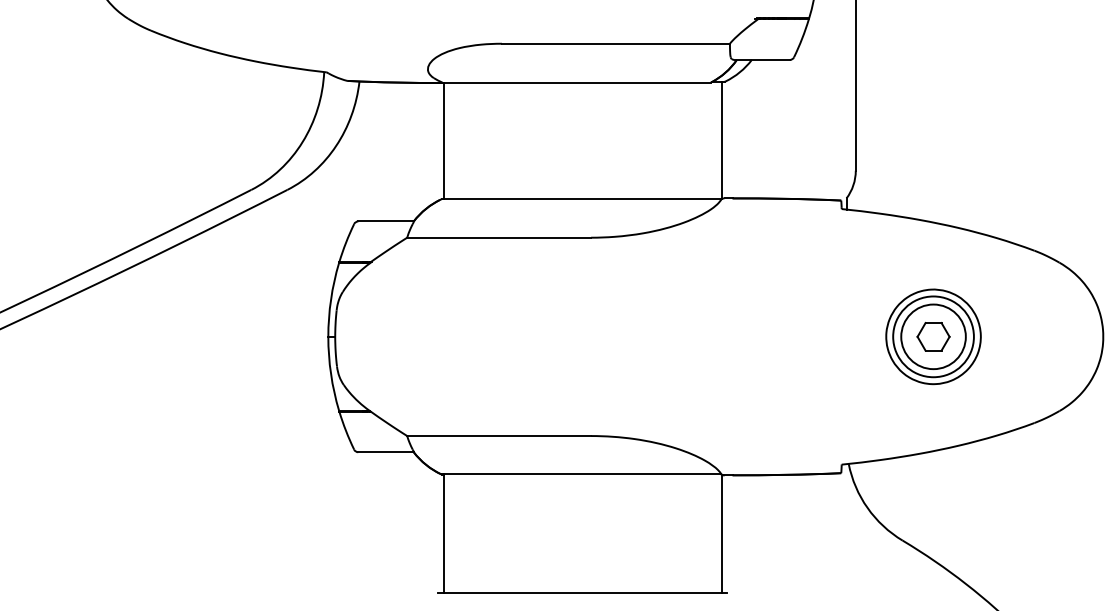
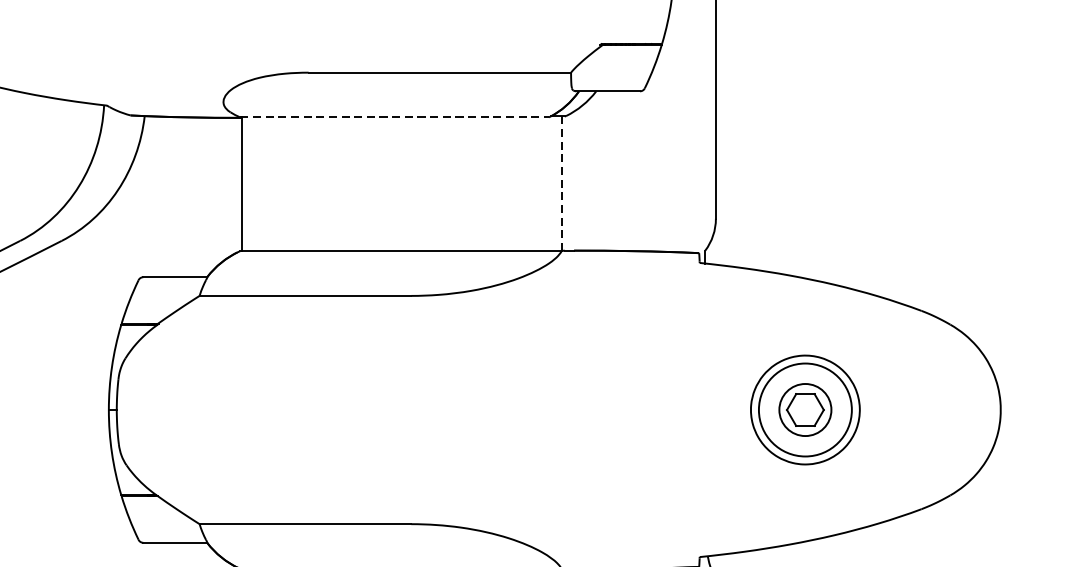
line: (577, 82) -> (395, 117), solid -> dashed
line: (721, 140) -> (561, 184), solid -> dashed
circle: (933, 336) -> (805, 409), size x0.7

